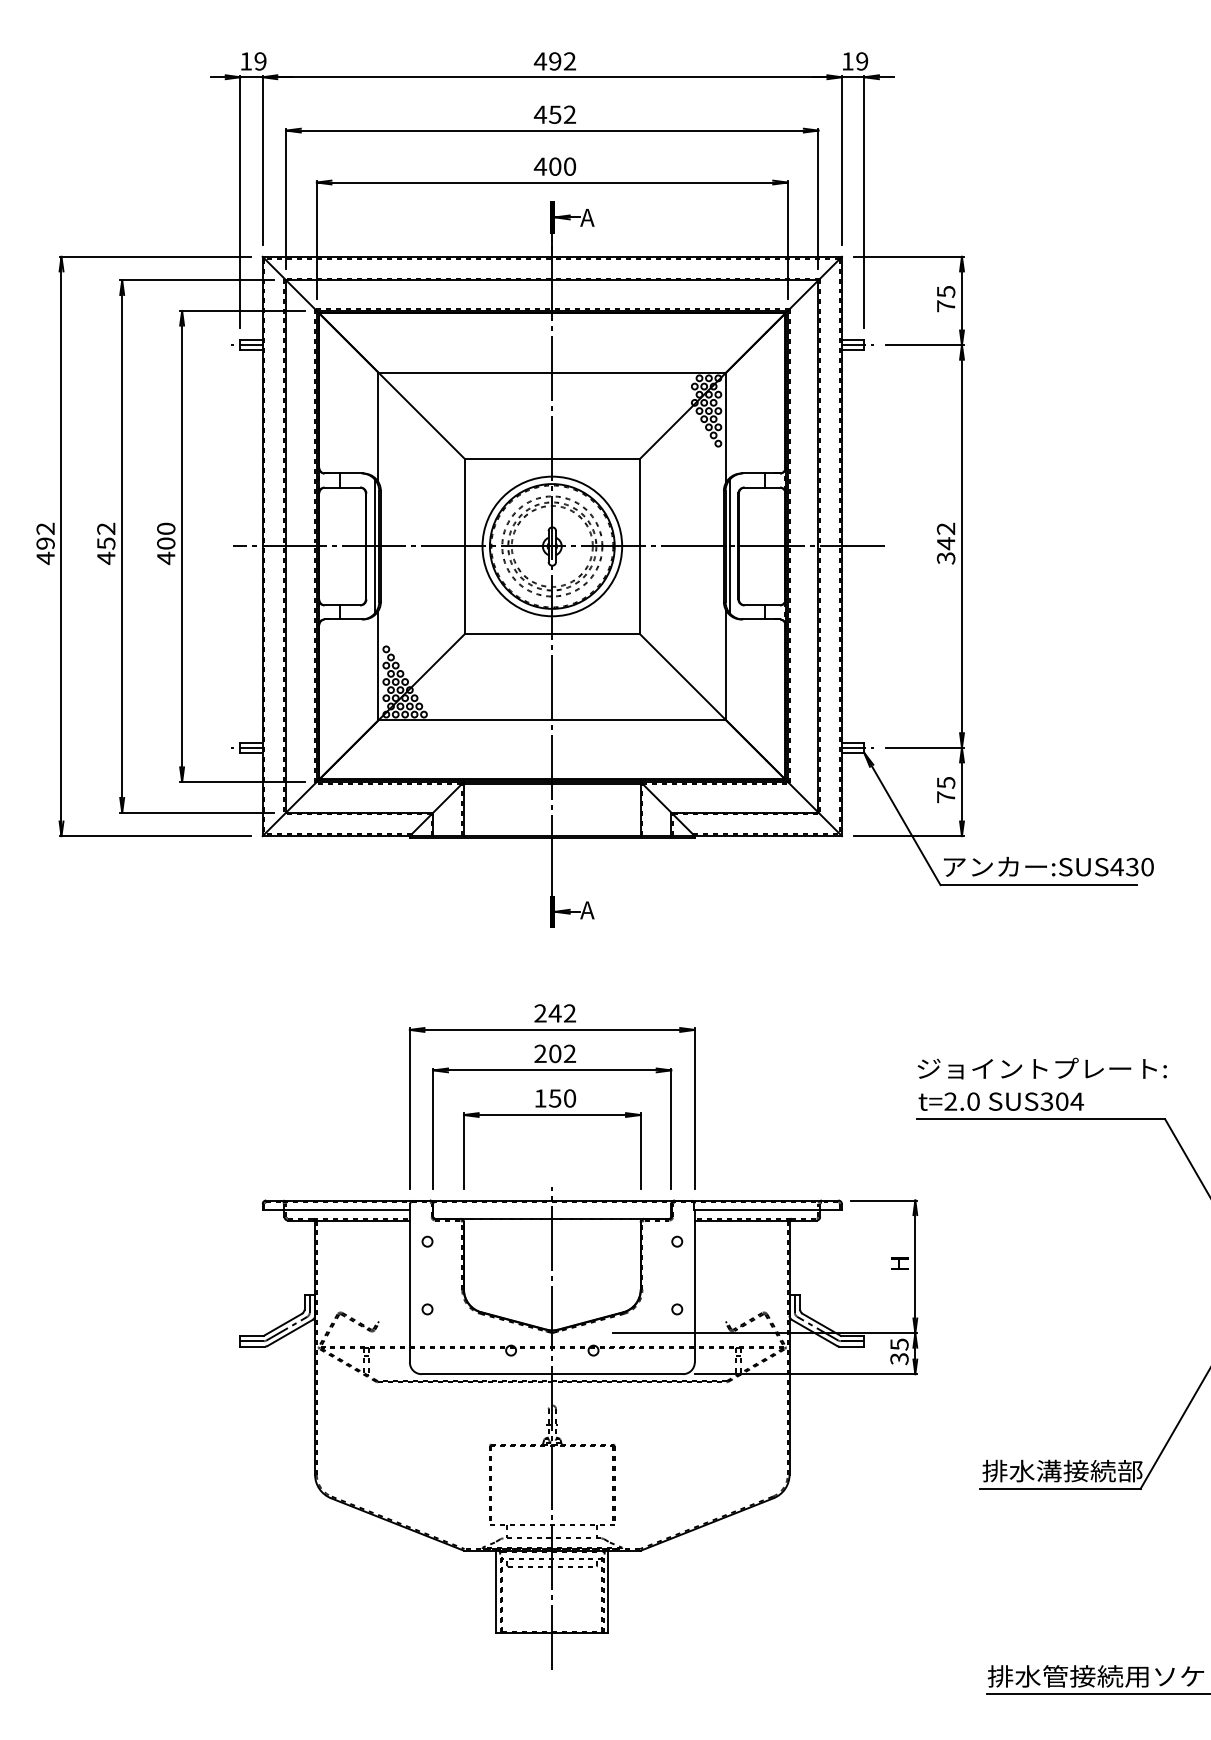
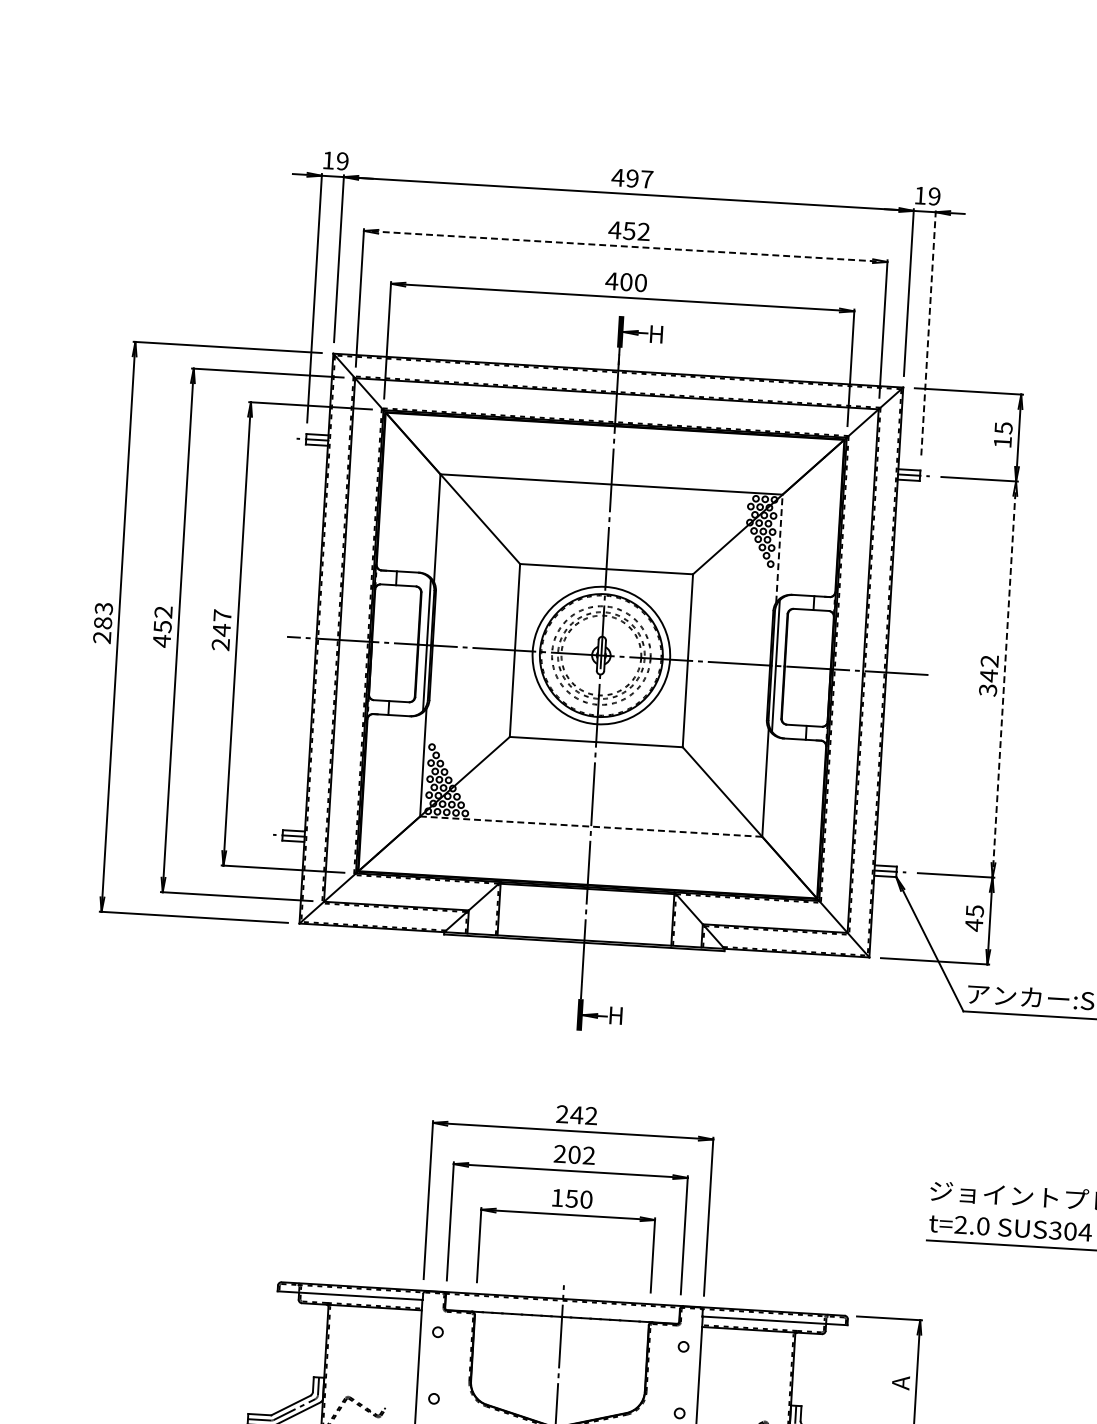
text: (569, 61) -> (646, 179), 492 -> 497
line: (551, 130) -> (624, 246), solid -> dashed
line: (864, 202) -> (928, 335), solid -> dashed
text: (587, 217) -> (655, 333), A -> H
text: (946, 306) -> (1003, 442), 75 -> 15
line: (726, 427) -> (779, 548), solid -> dashed
text: (45, 543) -> (102, 623), 492 -> 283
text: (166, 543) -> (221, 630), 400 -> 247
line: (961, 546) -> (1003, 679), solid -> dashed
line: (552, 720) -> (591, 826), solid -> dashed
text: (946, 796) -> (974, 924), 75 -> 45
text: (587, 910) -> (614, 1015), A -> H
text: (899, 1264) -> (900, 1382), H -> A

